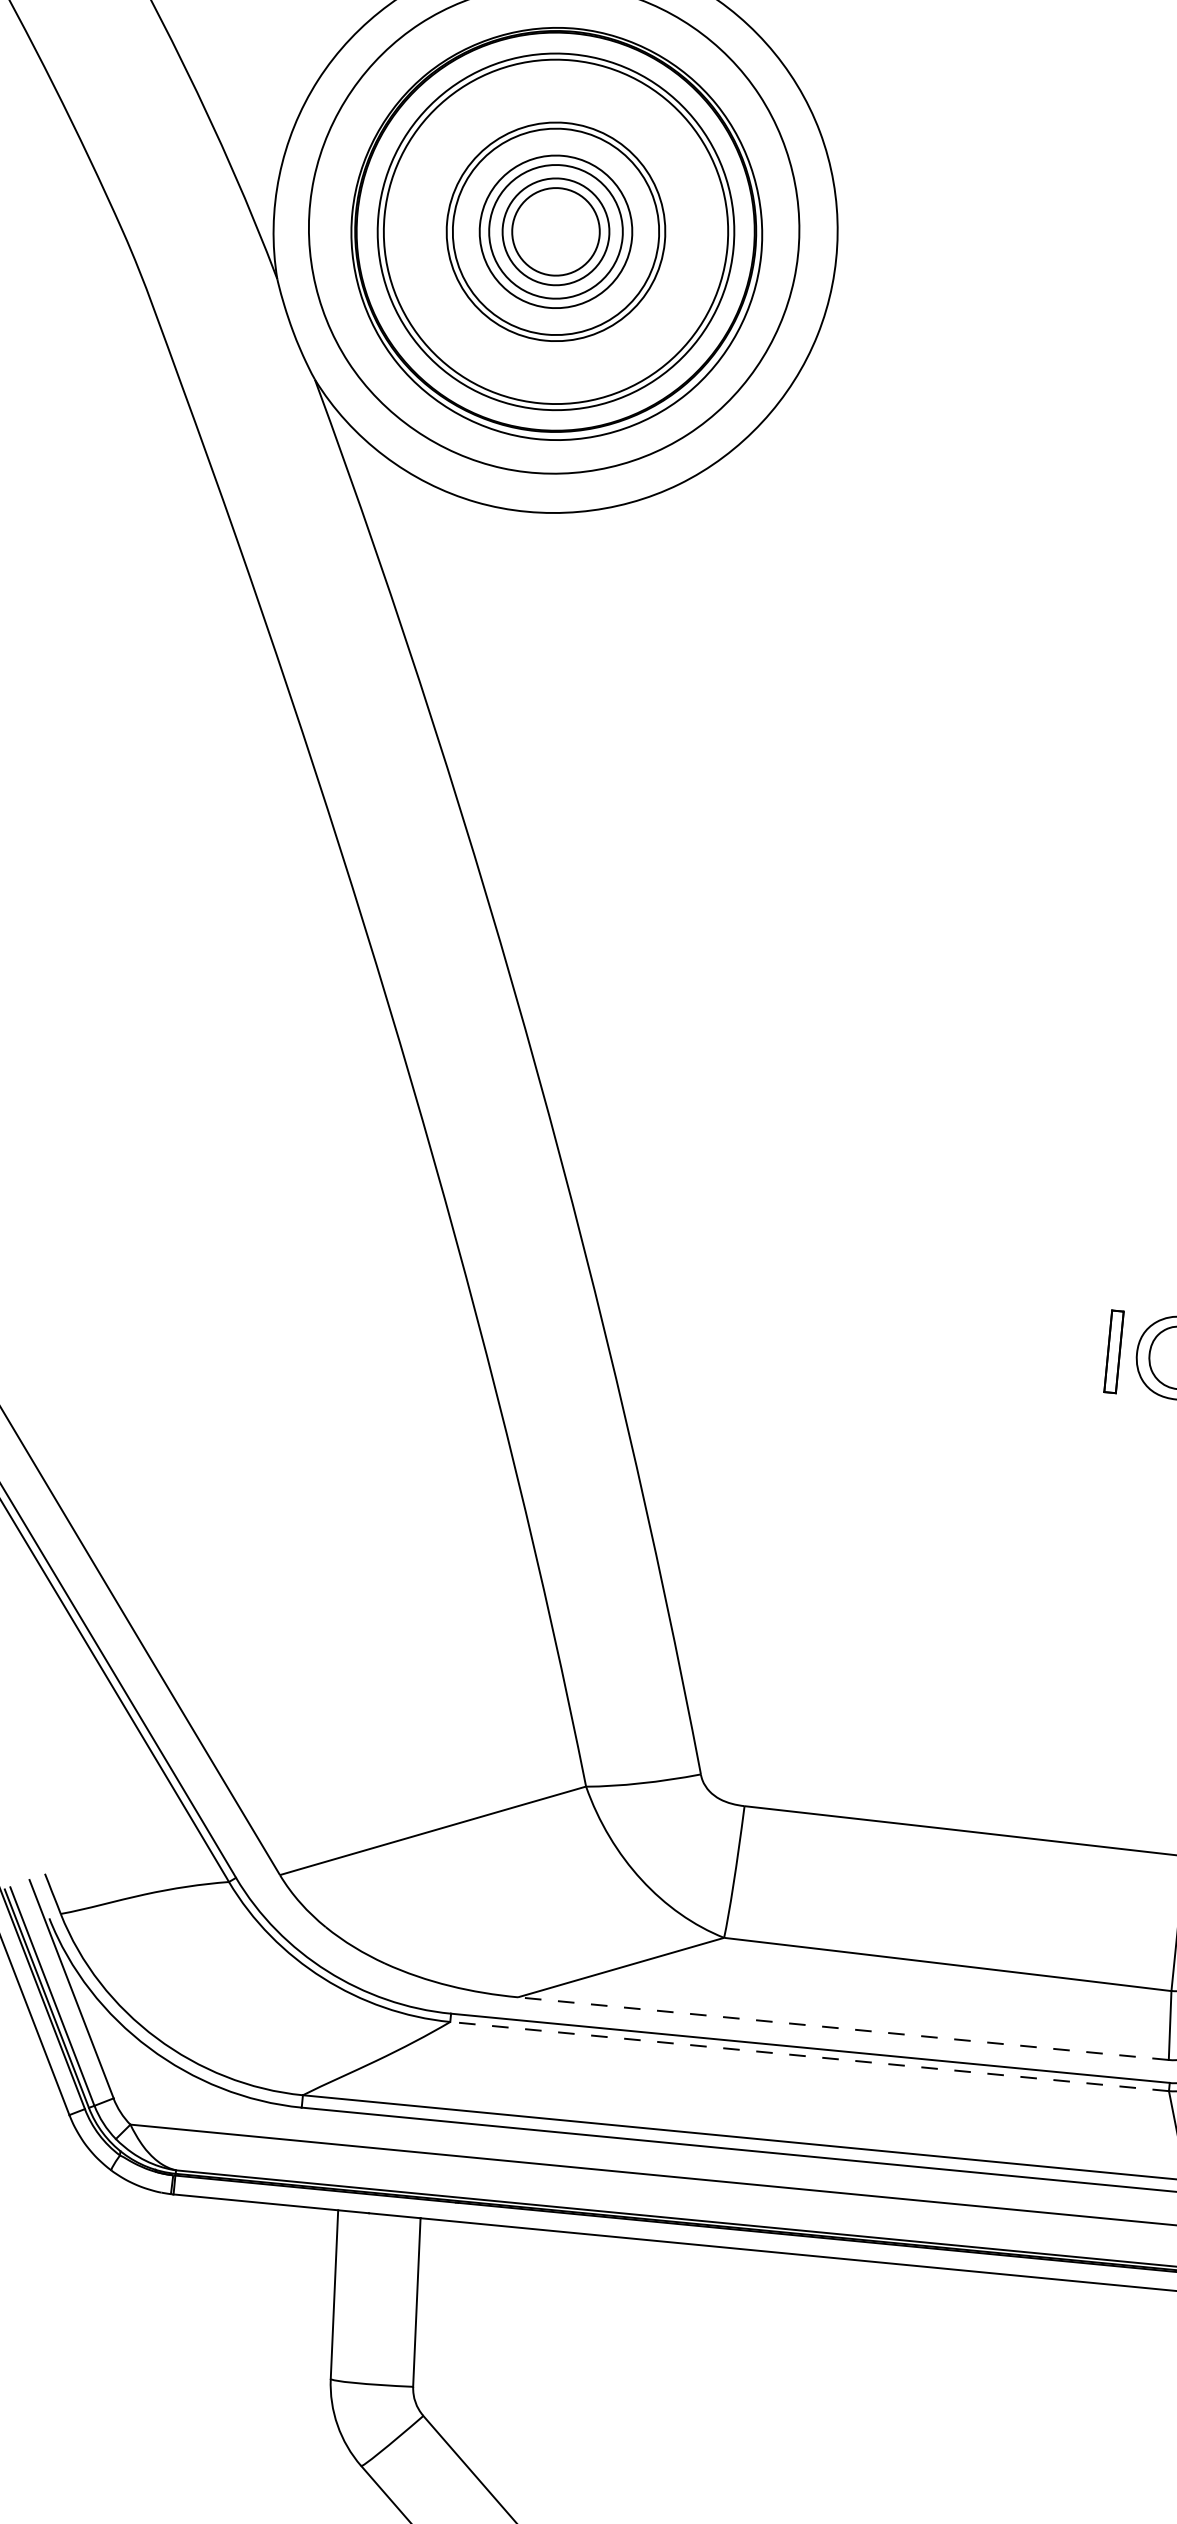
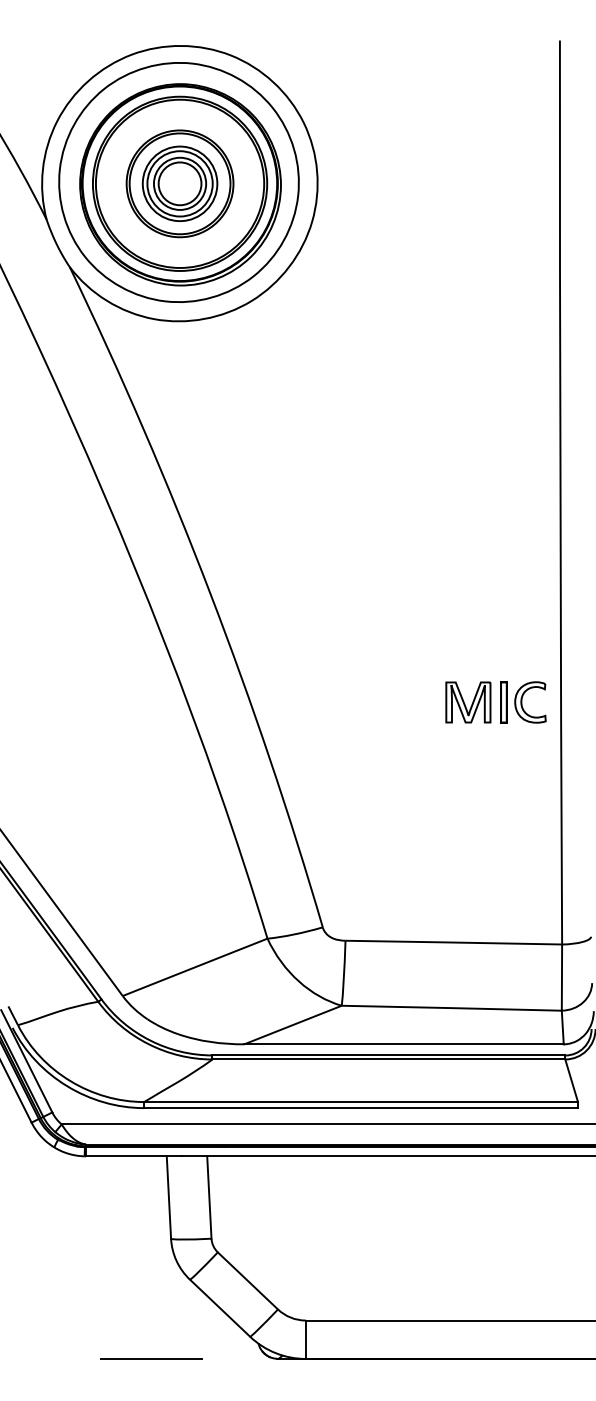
part: (1041, 1344) -> (468, 702), added
line: (844, 2029) -> (404, 1044), dashed -> solid
line: (808, 2056) -> (388, 1059), dashed -> solid

